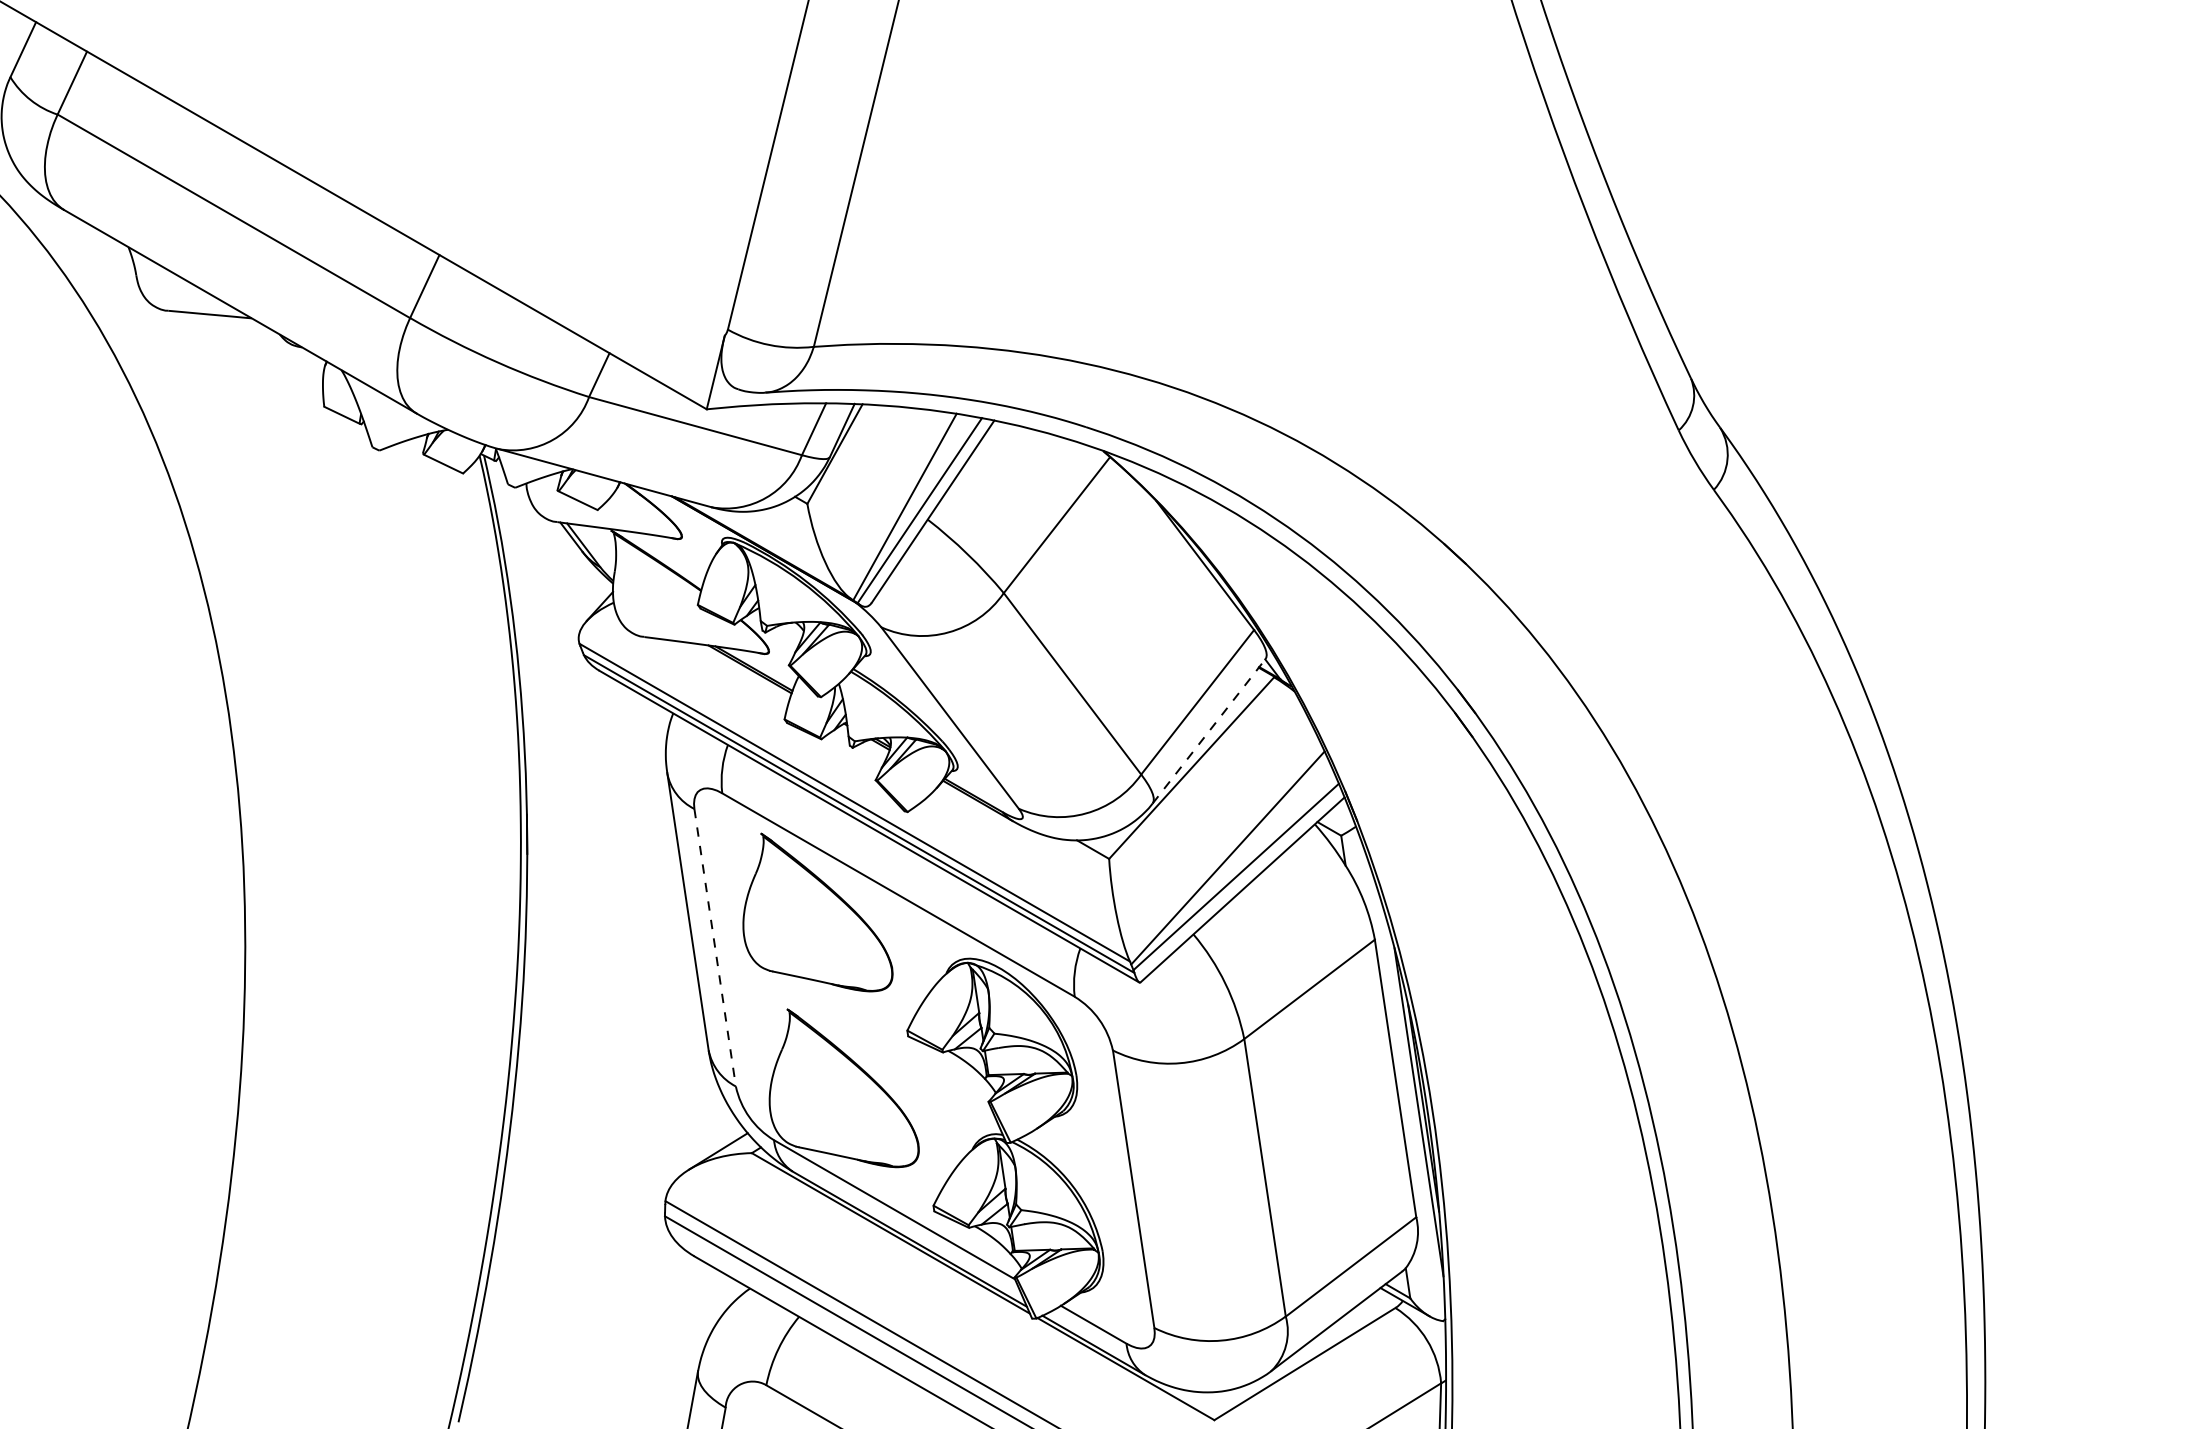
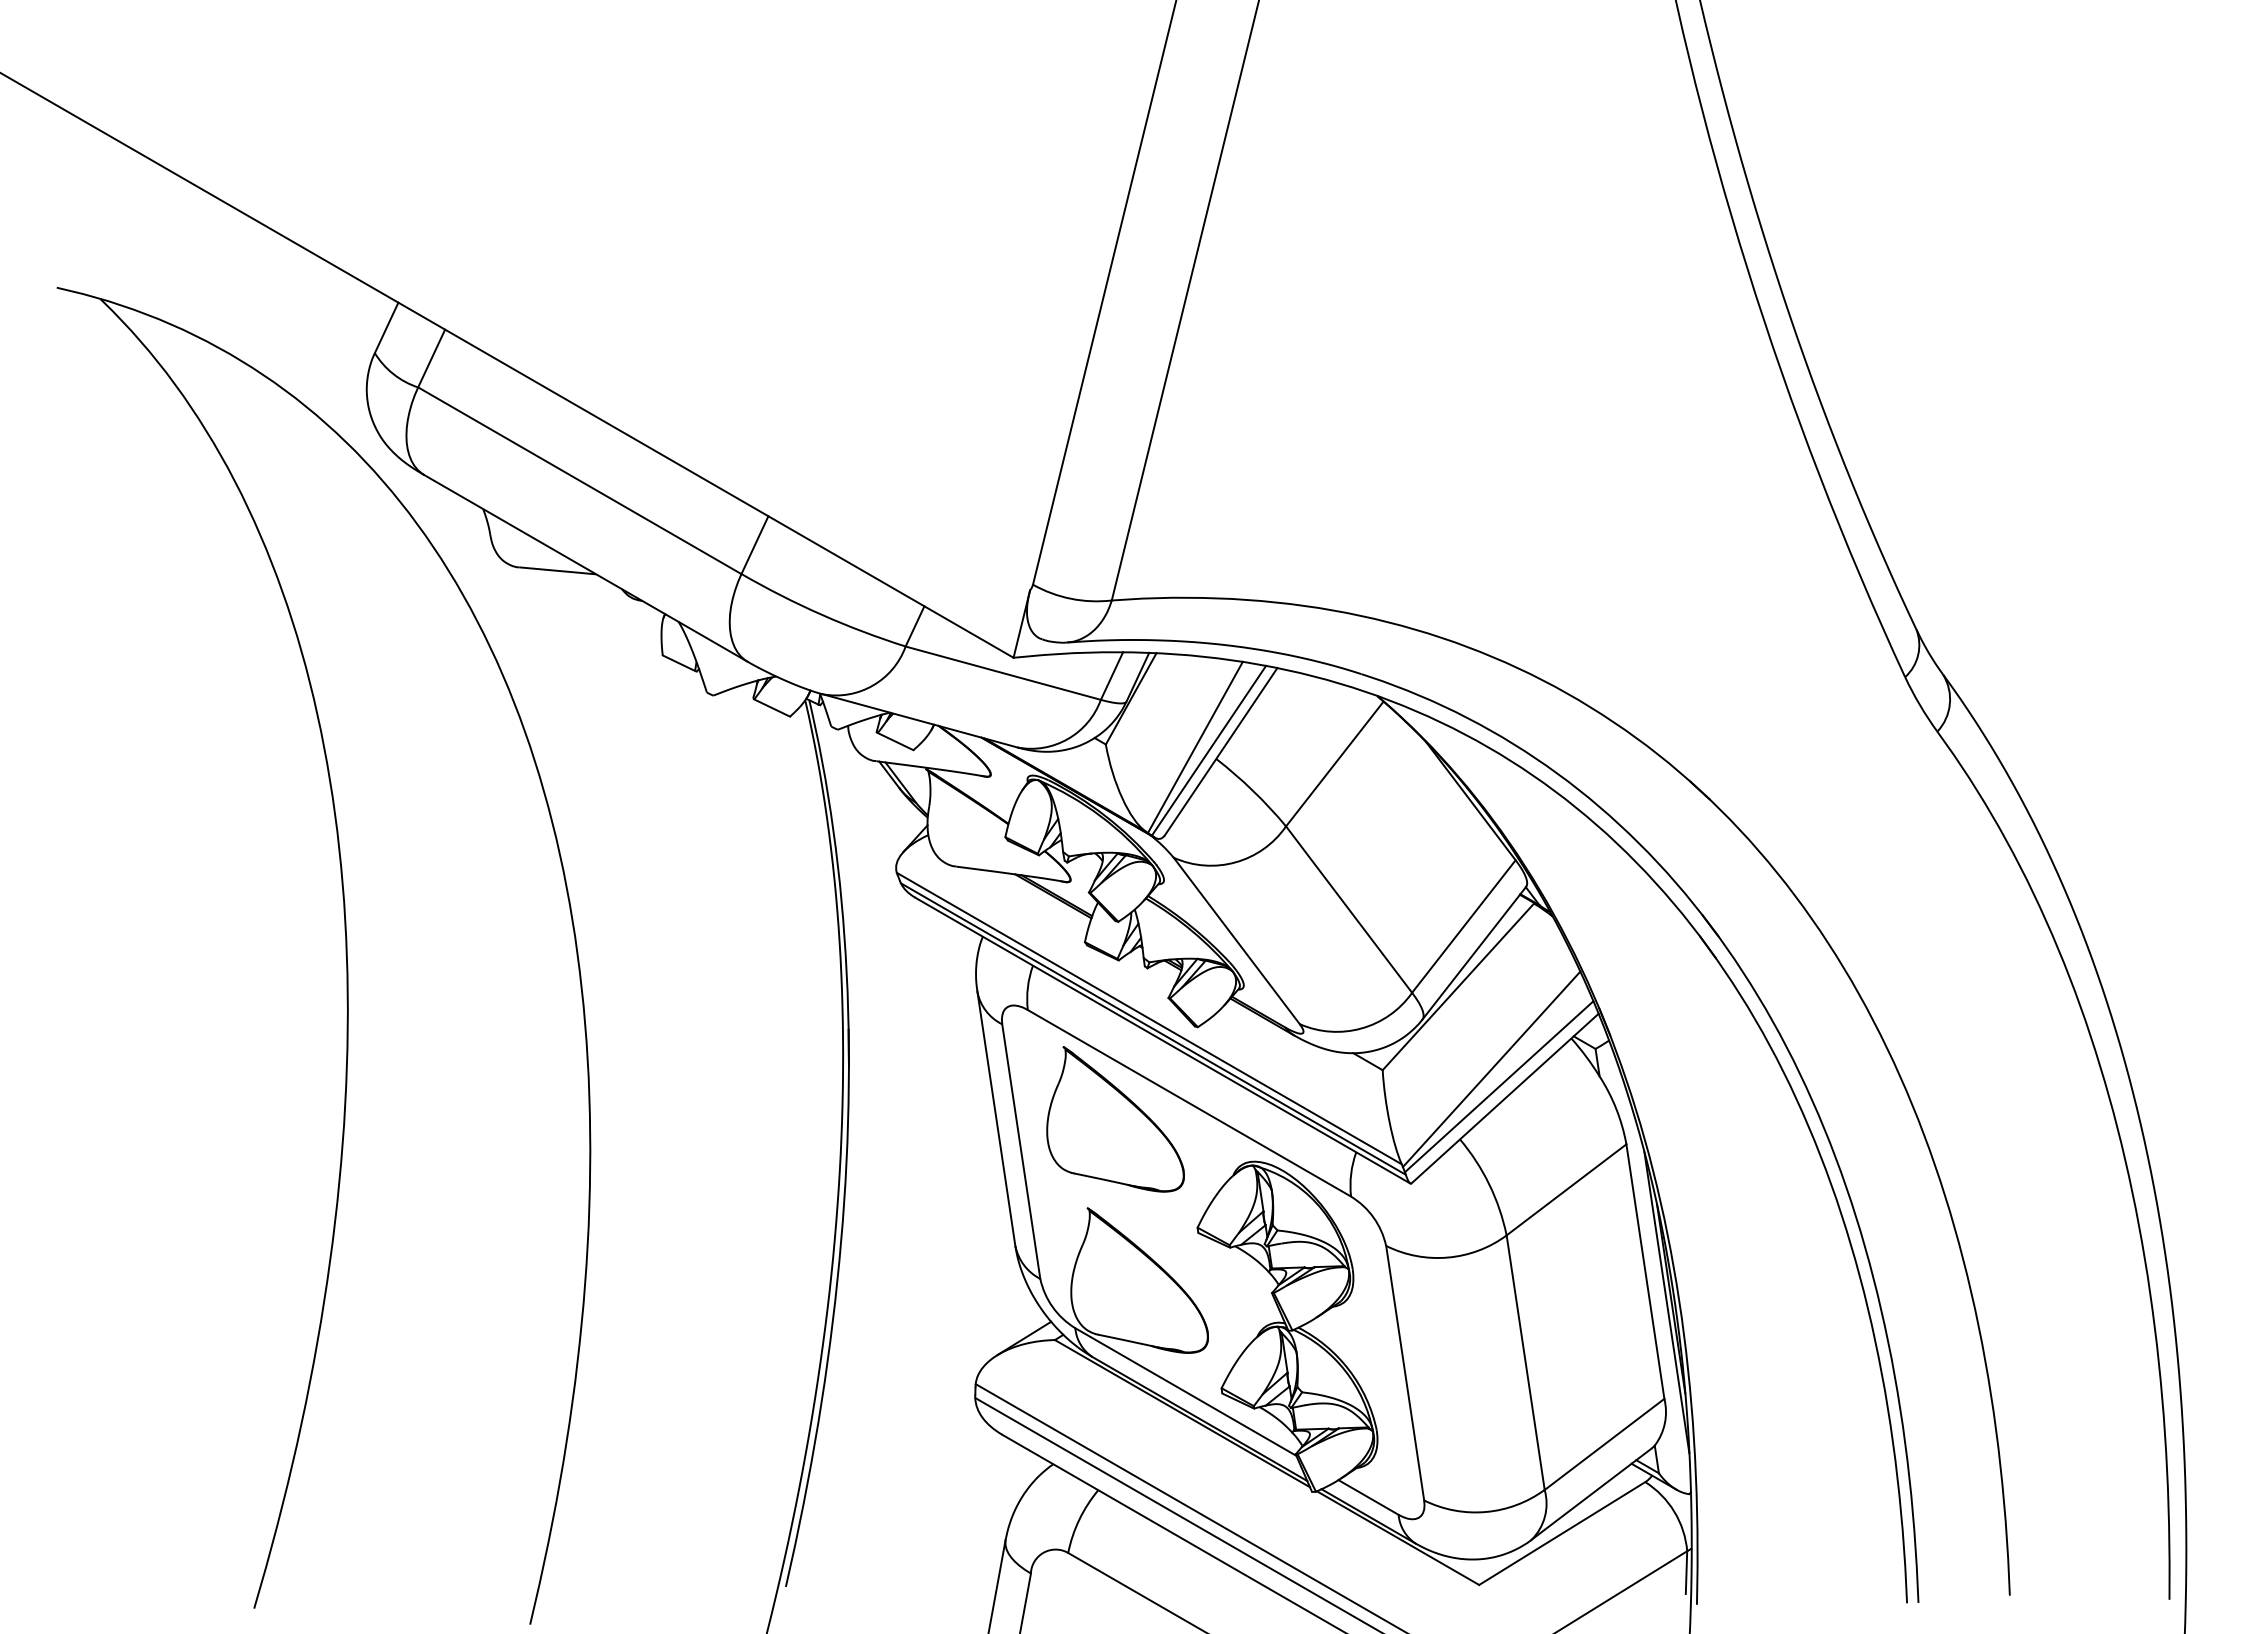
line: (1209, 730) -> (1474, 952), dashed -> solid
line: (715, 947) -> (1021, 1151), dashed -> solid

